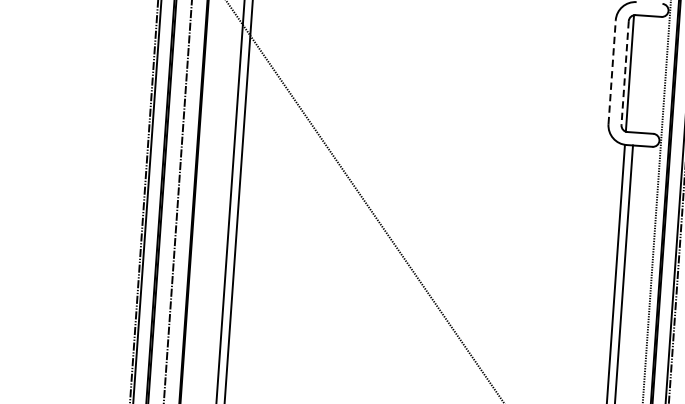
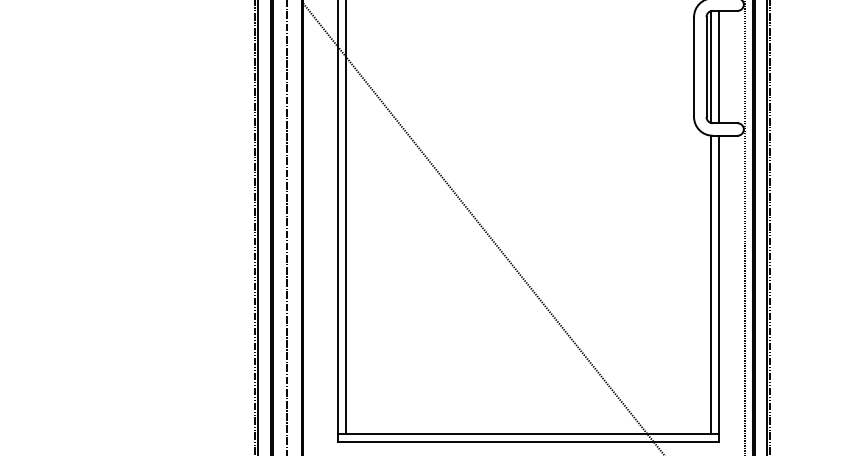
line: (612, 72) -> (694, 67), dashed -> solid
line: (625, 73) -> (706, 67), dashed -> solid
line: (637, 73) -> (718, 66), added

